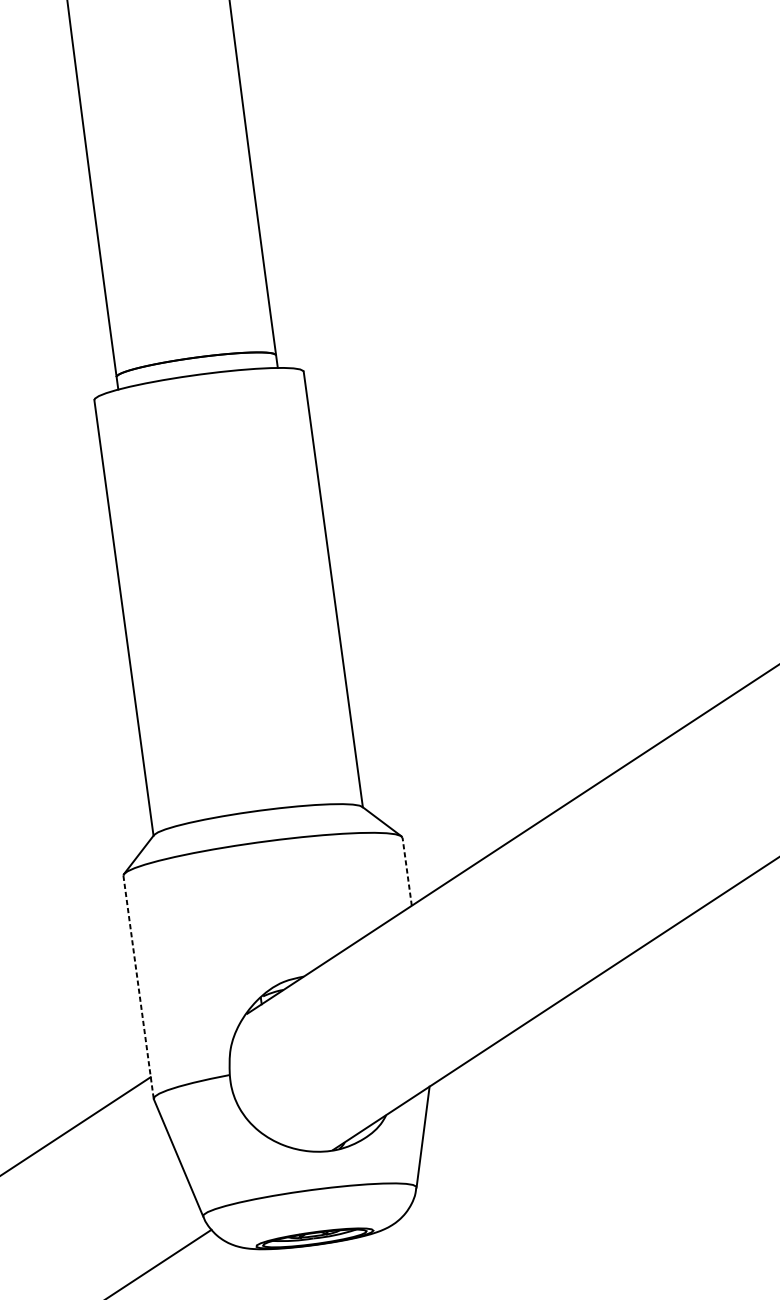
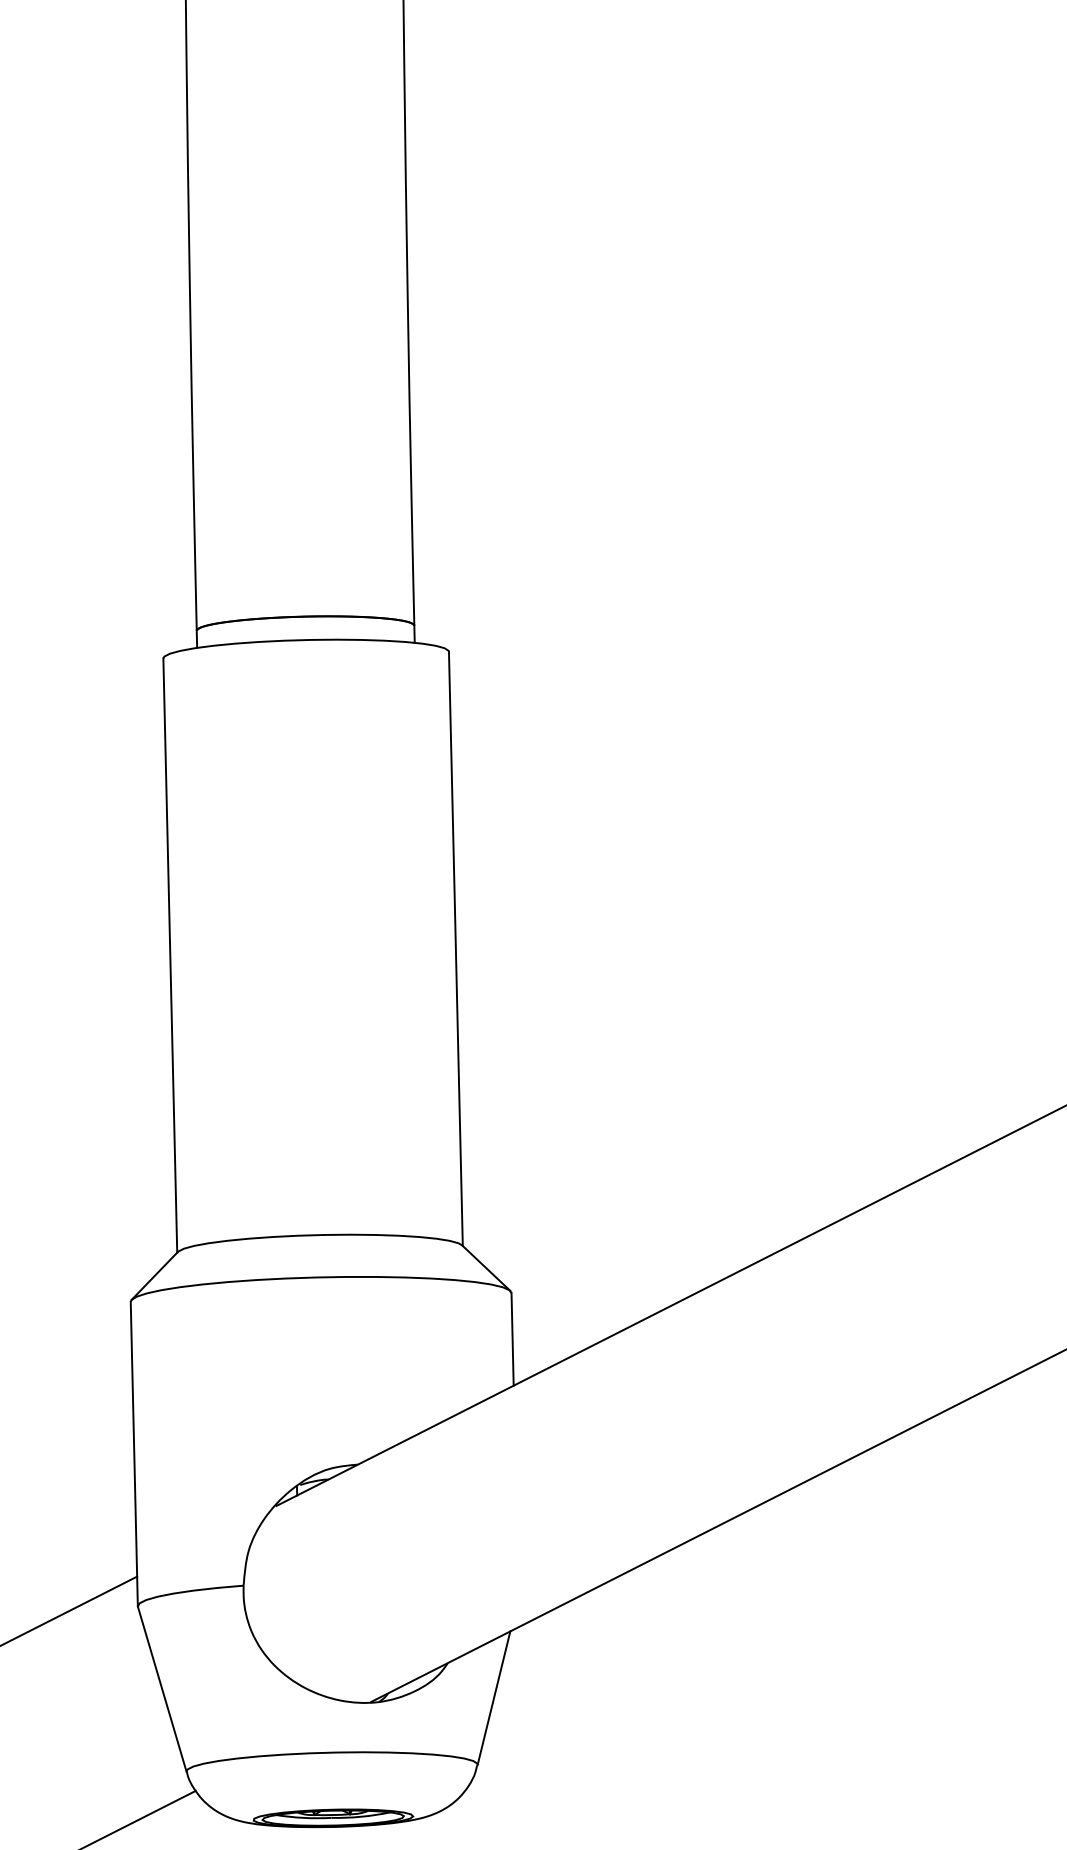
line: (407, 871) -> (512, 1338), dashed -> solid
line: (138, 987) -> (134, 1454), dashed -> solid

